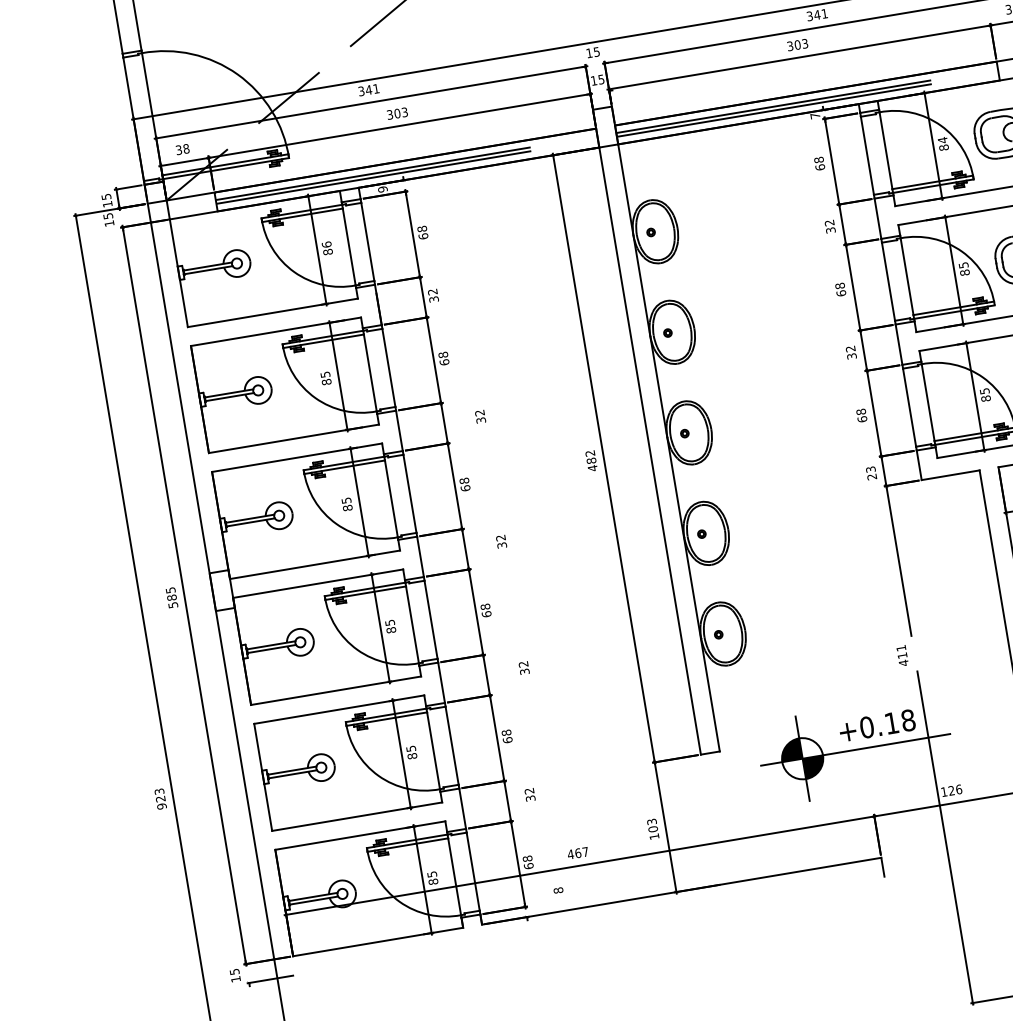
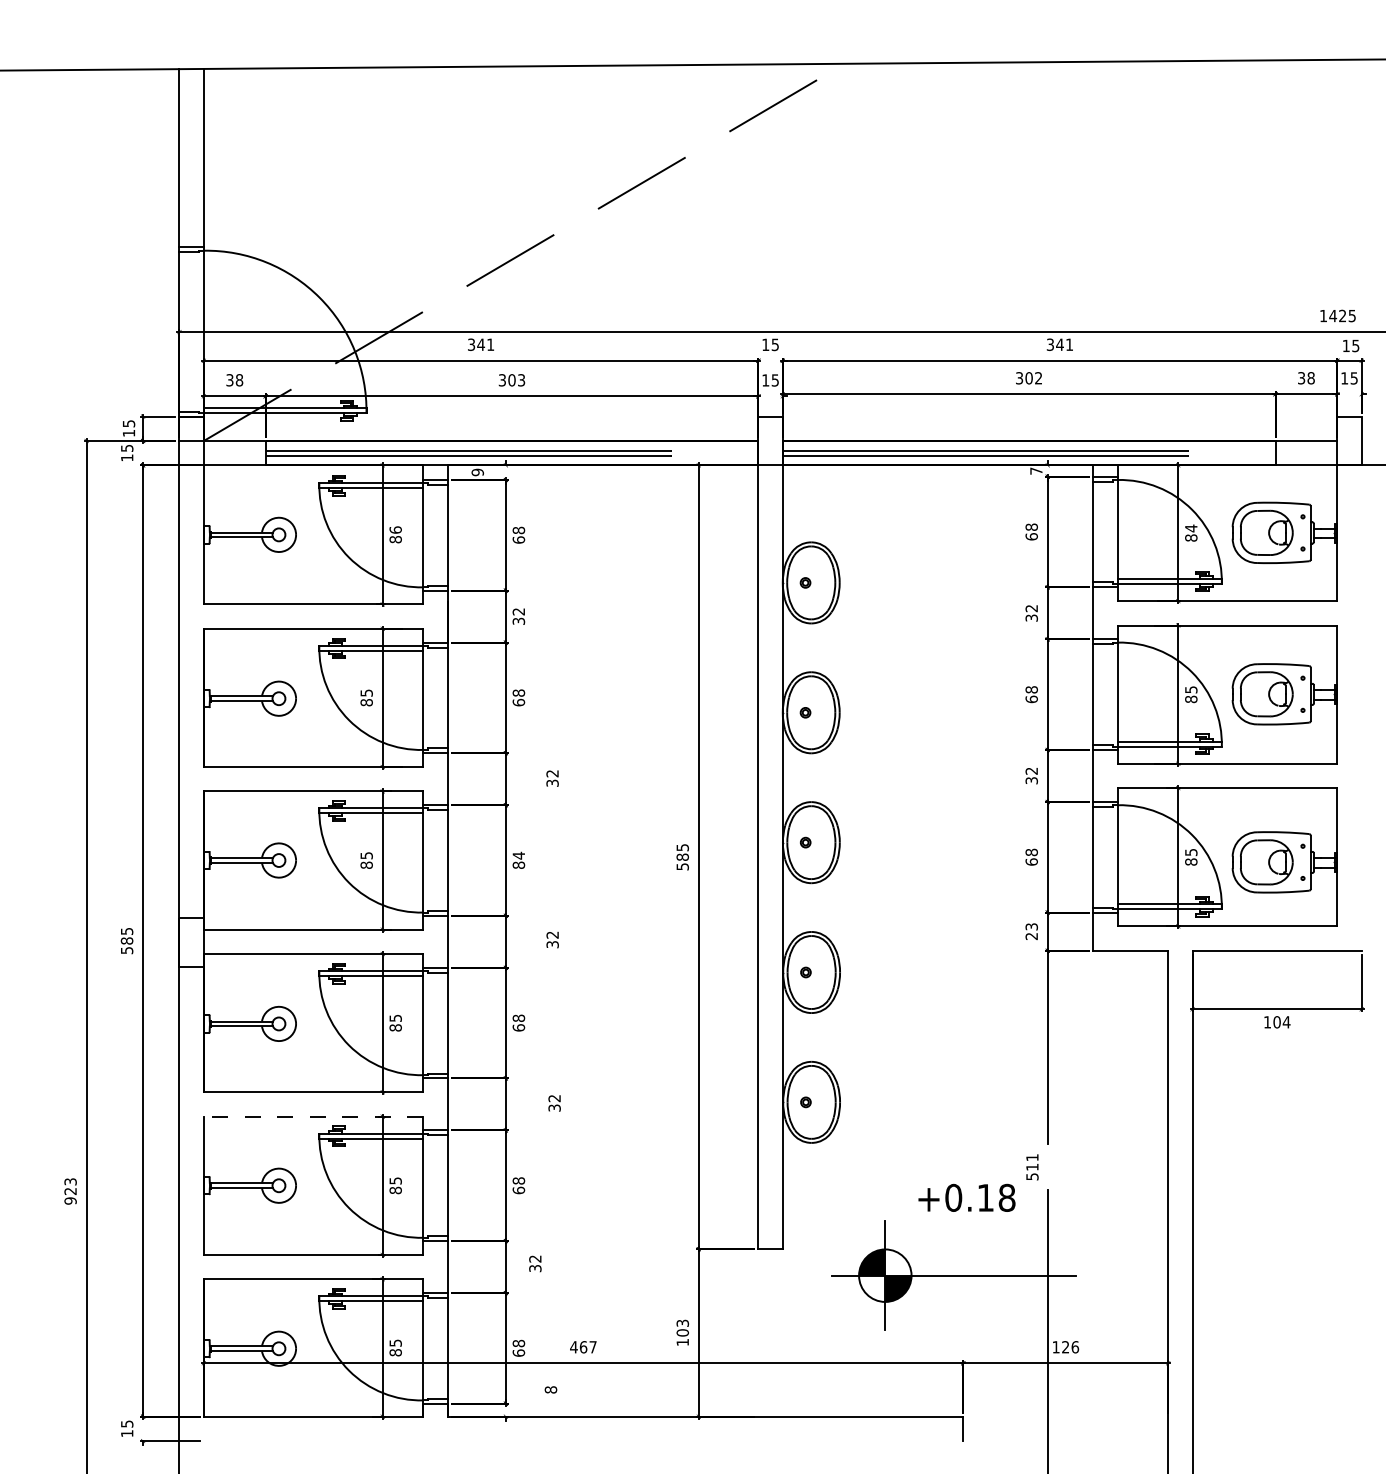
text: (805, 43) -> (1038, 378), 303 -> 302
text: (591, 461) -> (682, 857), 482 -> 585
text: (464, 483) -> (518, 859), 68 -> 84
text: (903, 662) -> (1032, 1176), 411 -> 511
line: (339, 709) -> (313, 1116), solid -> dashed
text: (876, 725) -> (966, 1197), moved

